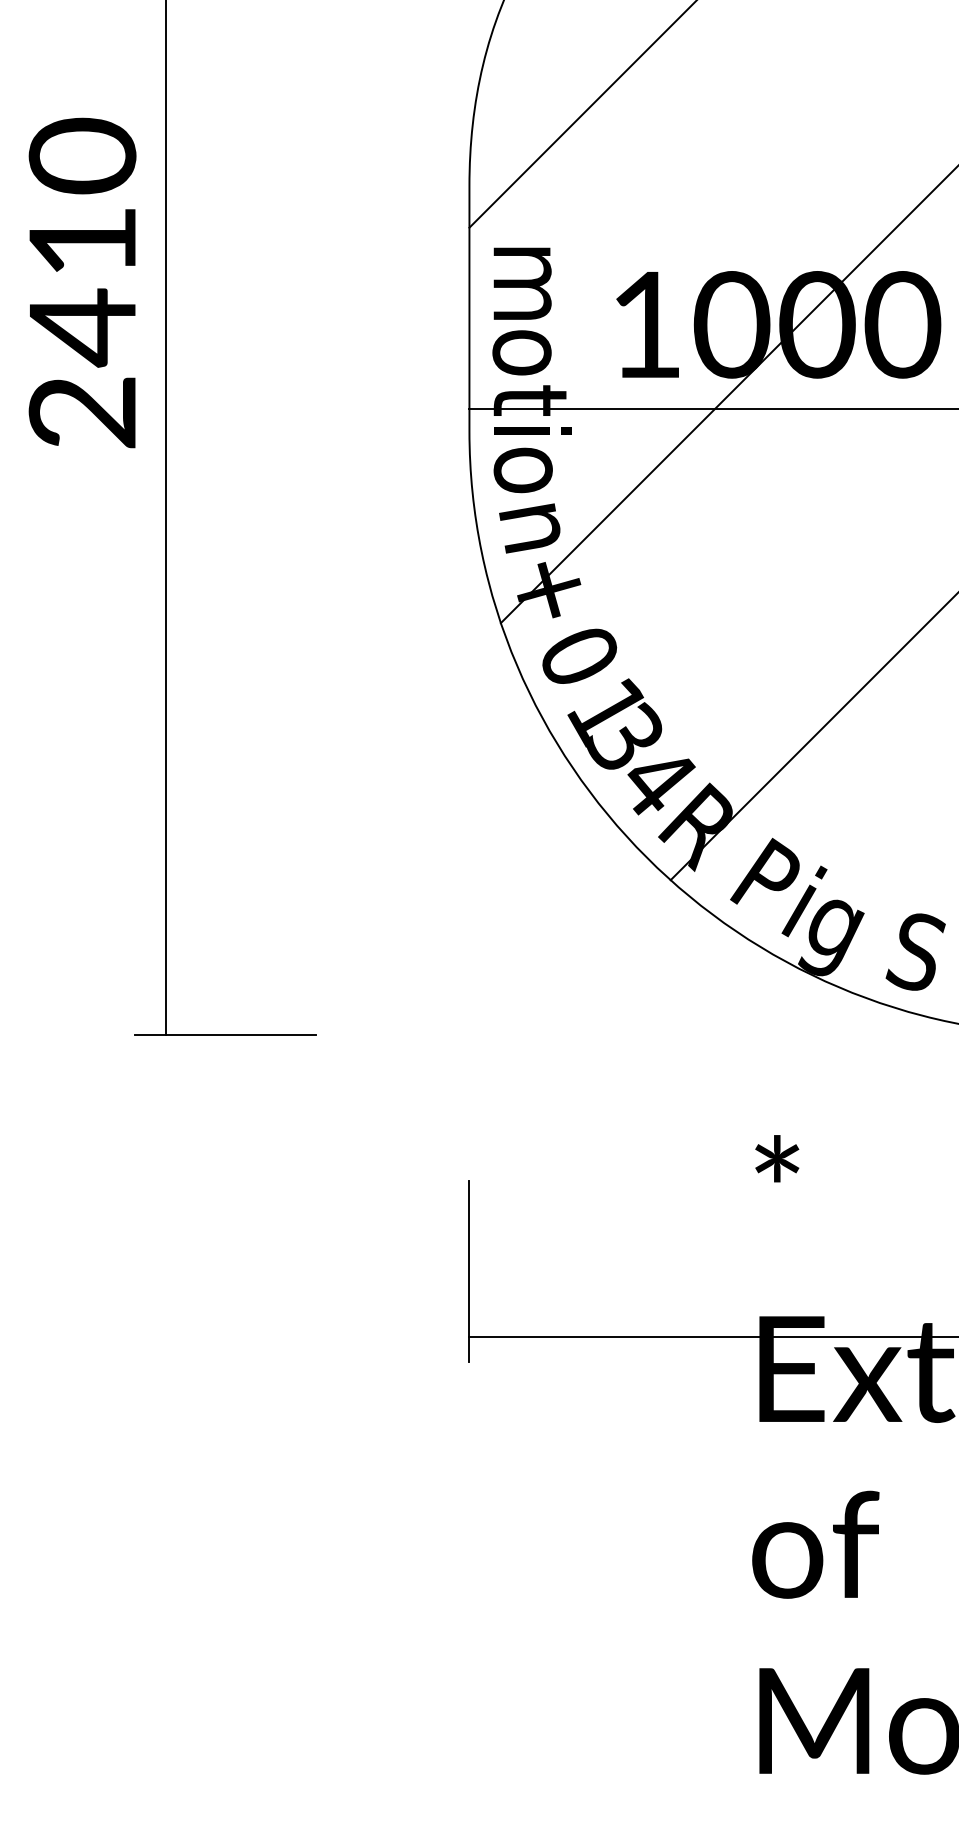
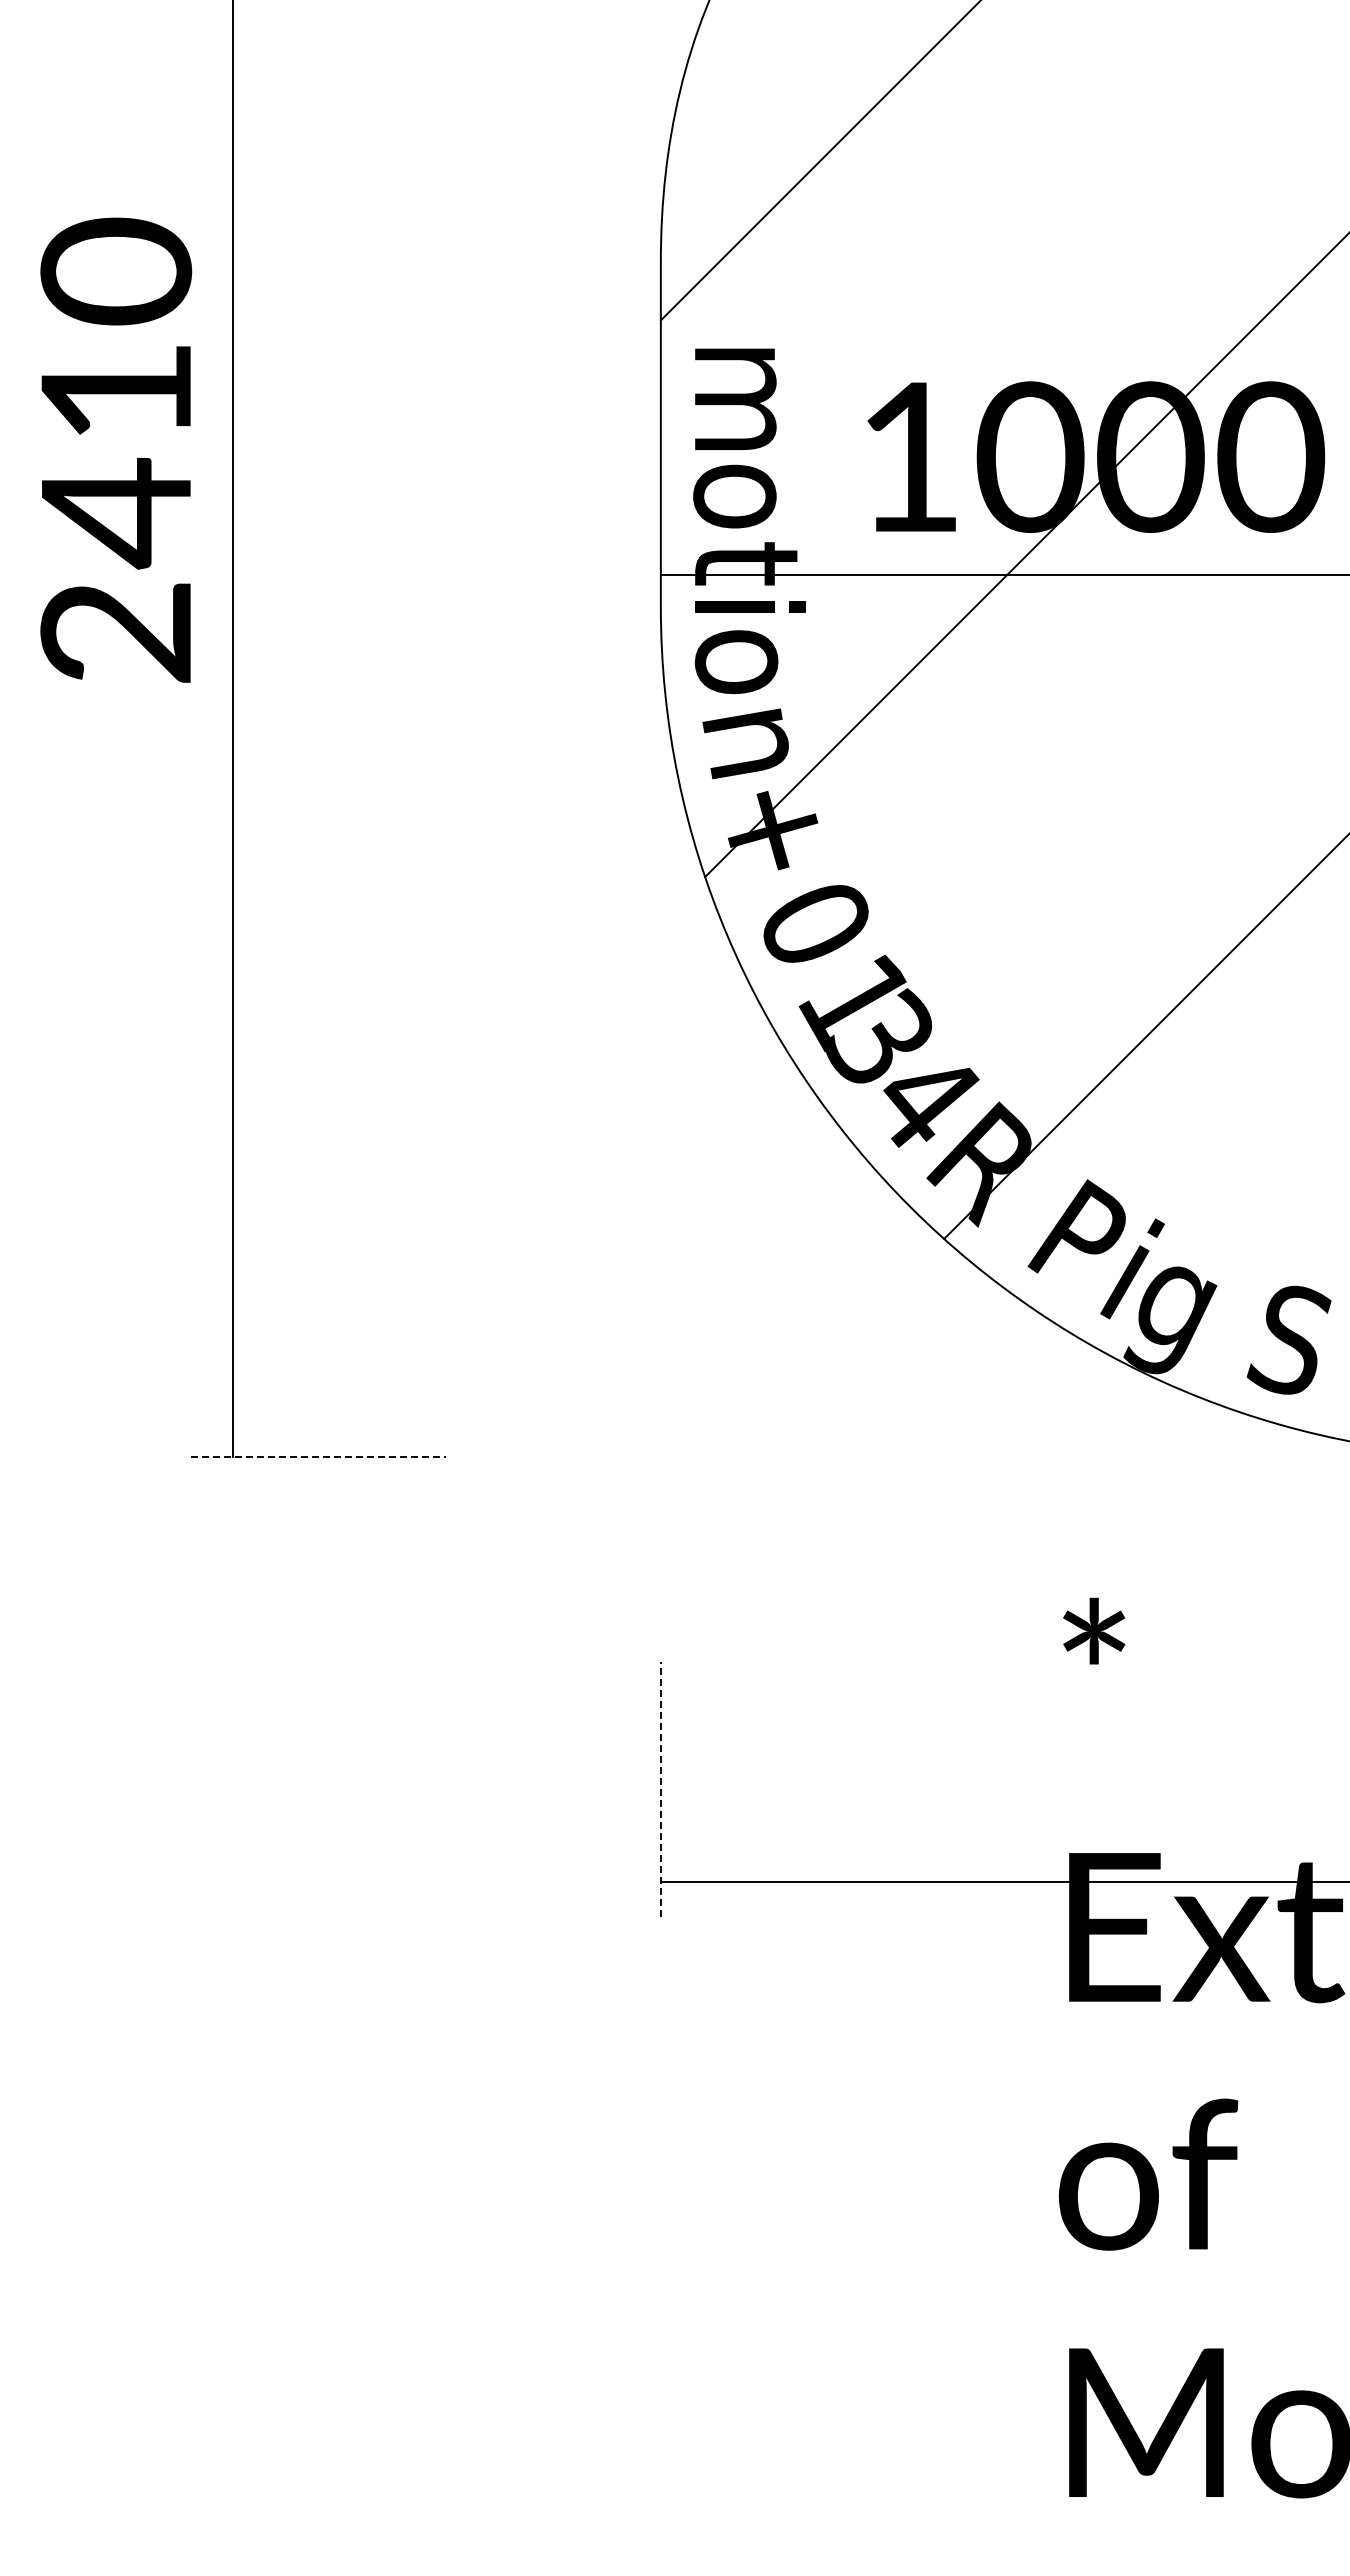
text: (82, 282) -> (116, 449), moved
line: (226, 1034) -> (318, 1456), solid -> dashed
line: (469, 1271) -> (660, 1789), solid -> dashed

